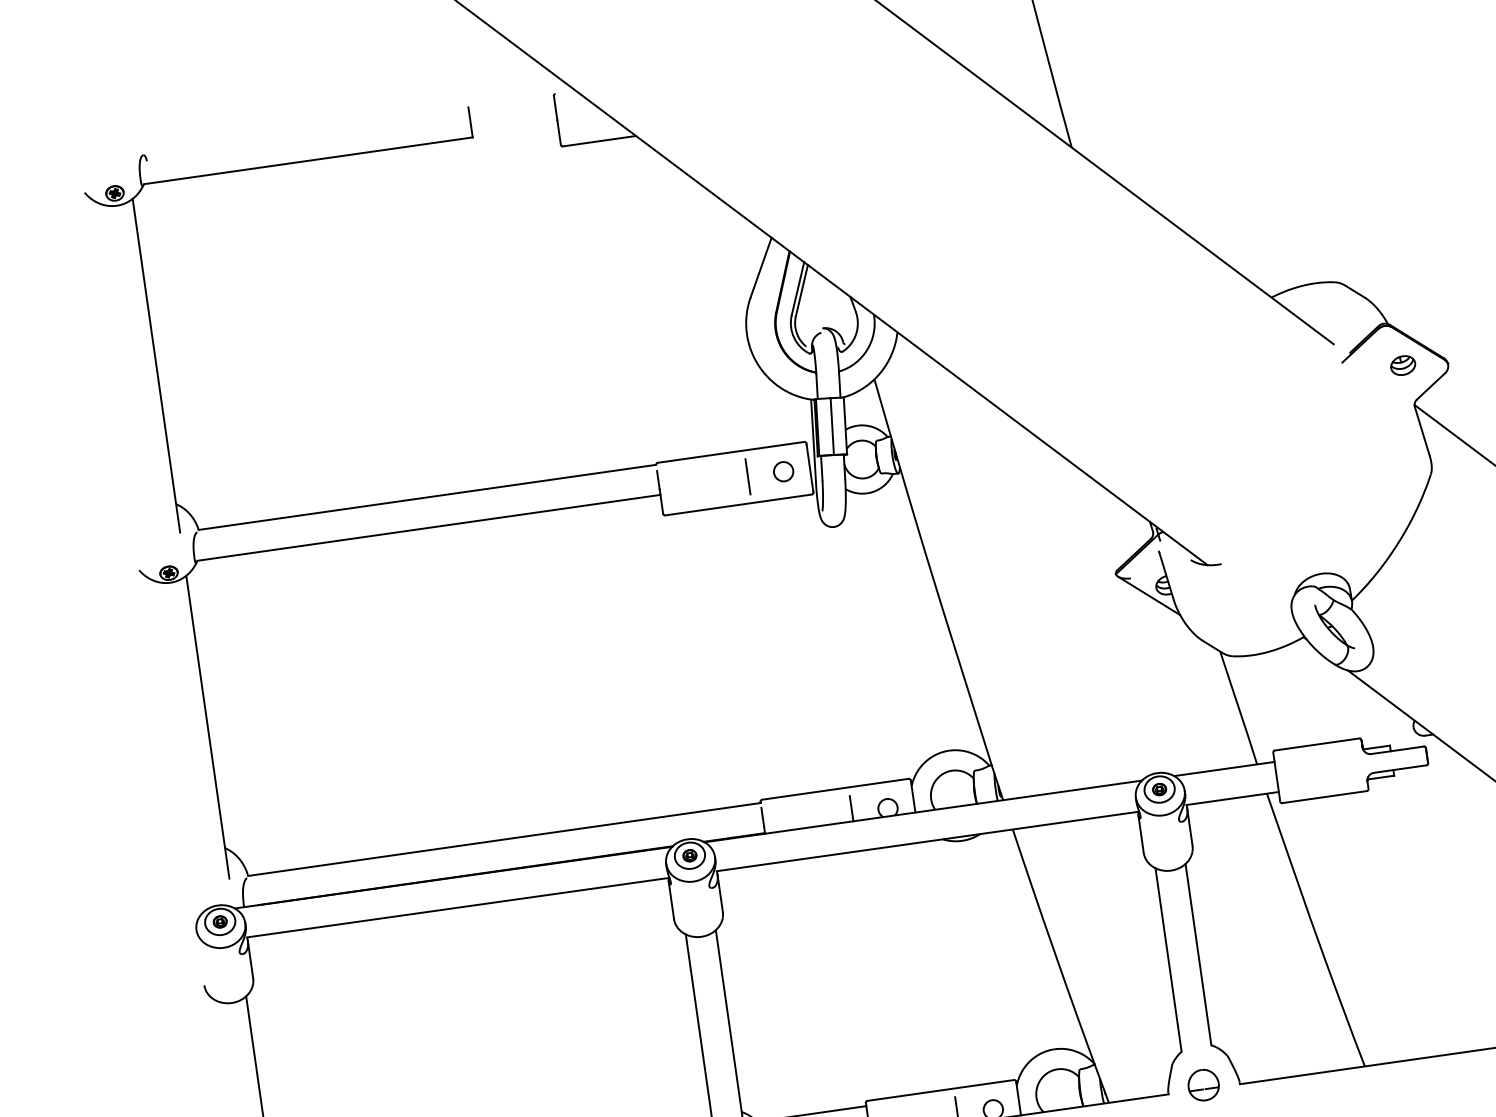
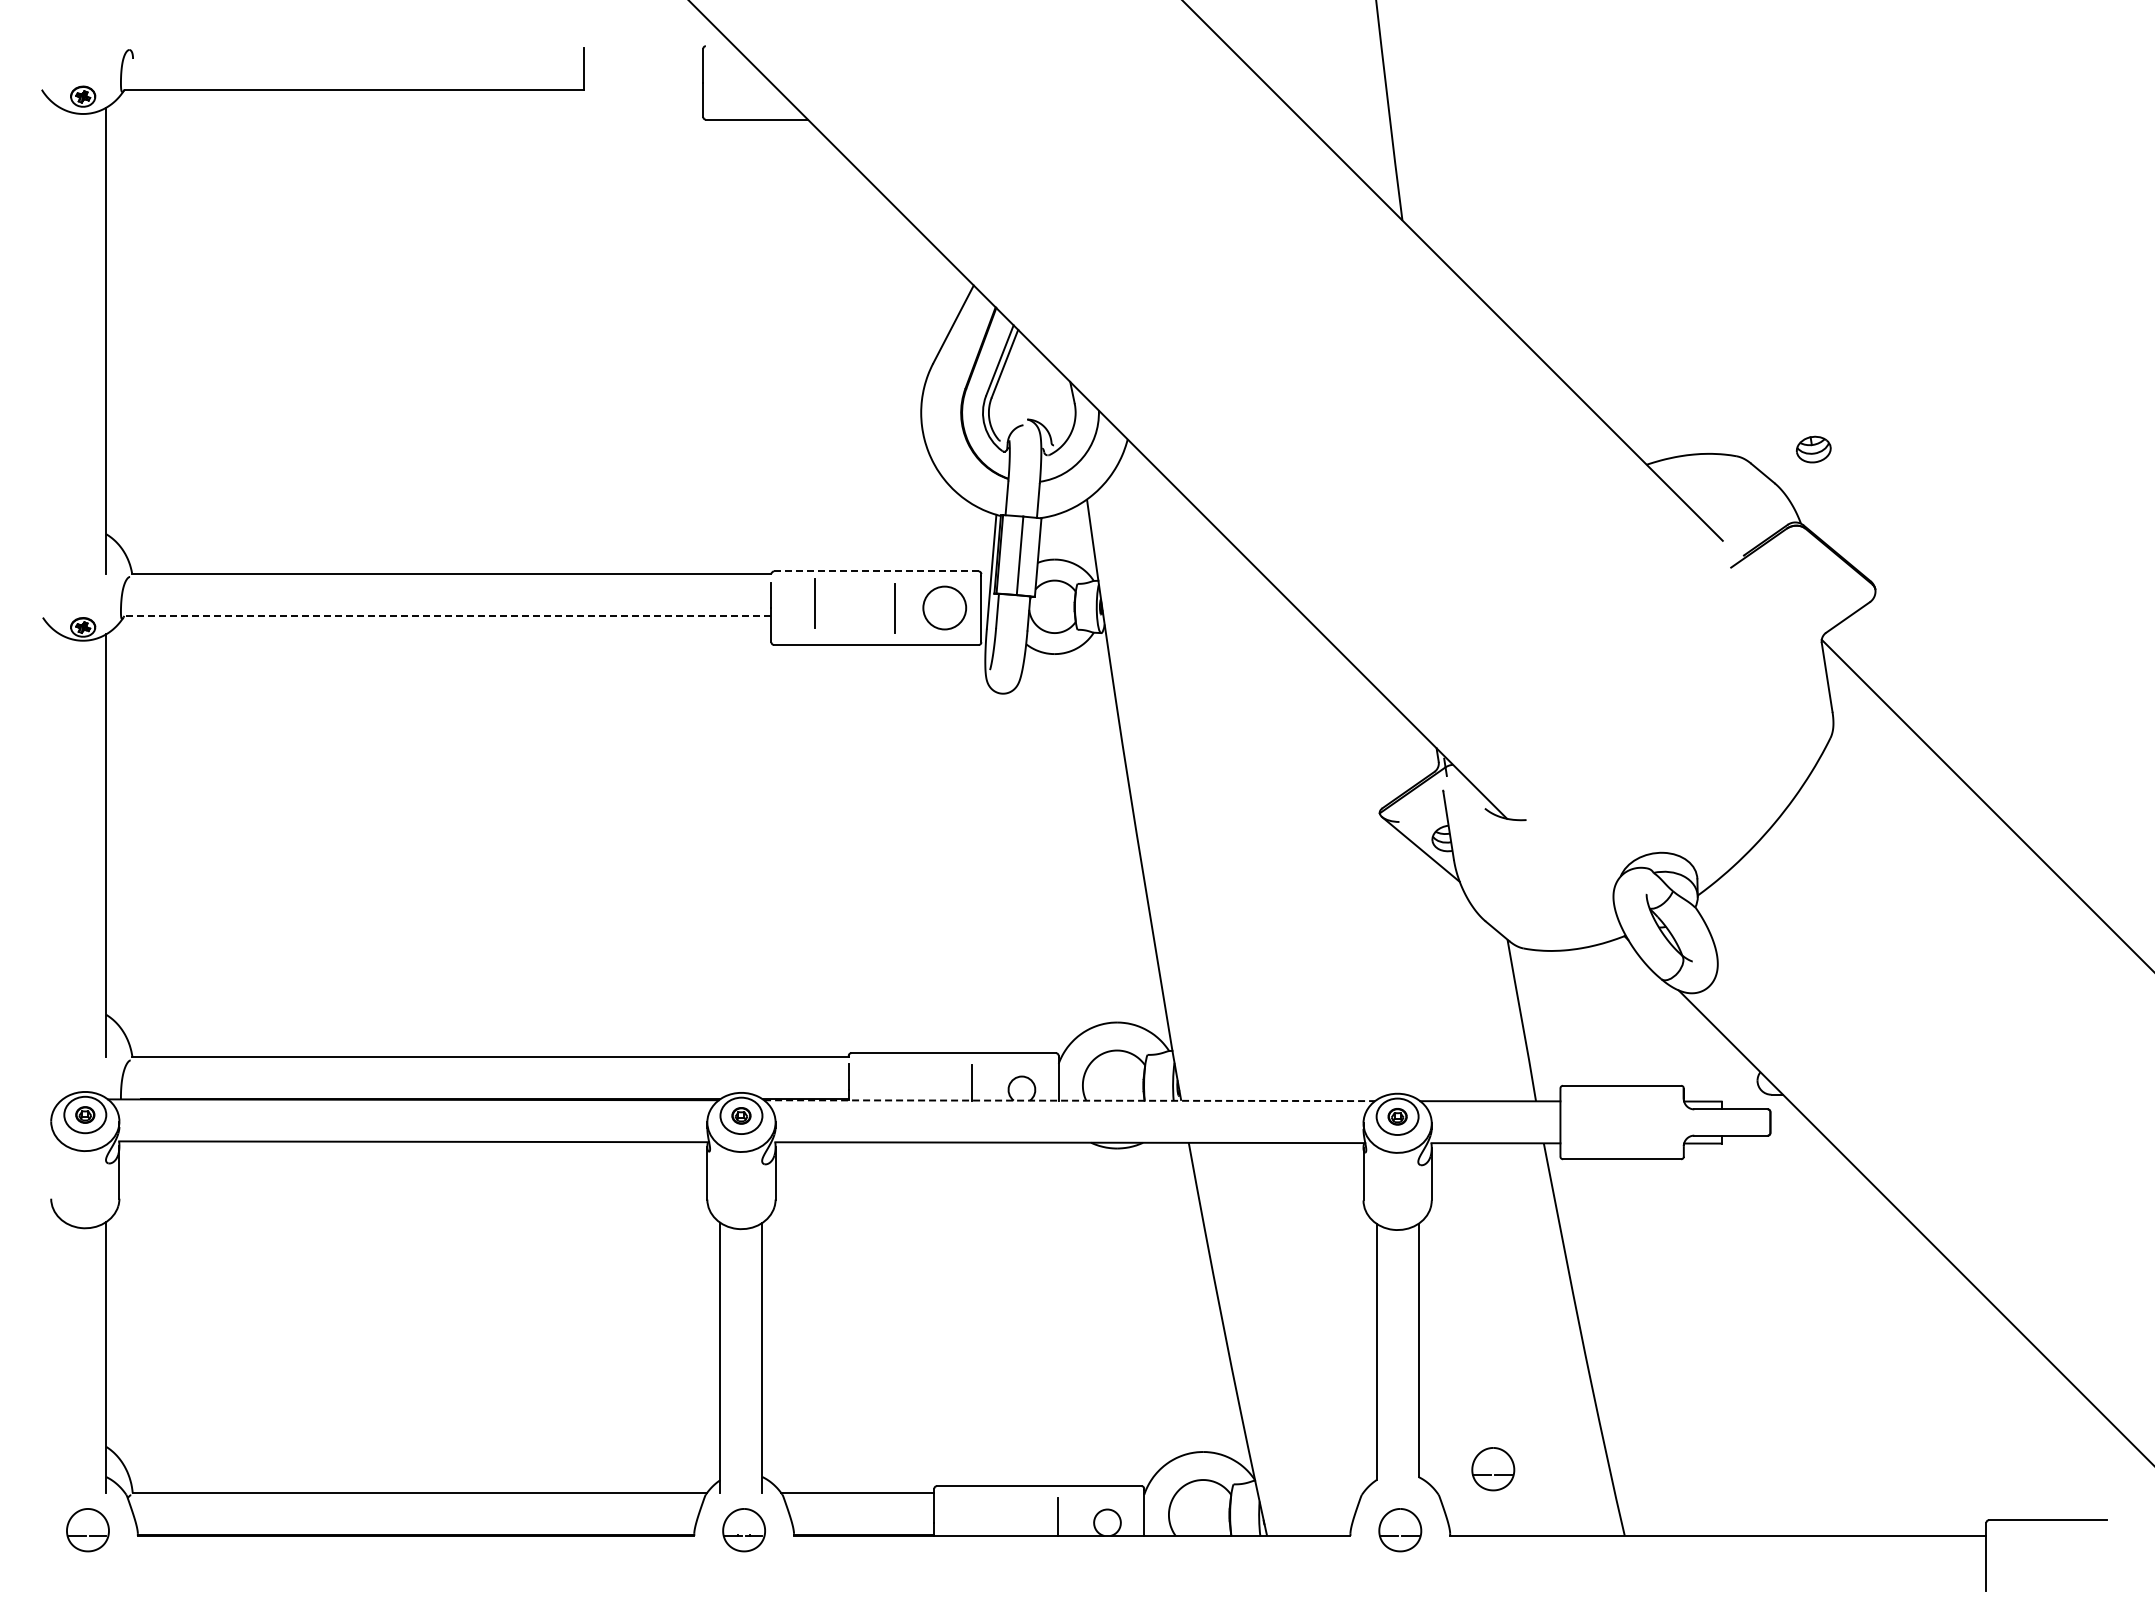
part: (1402, 365) -> (1813, 449), moved
line: (730, 452) -> (875, 571), solid -> dashed
circle: (783, 471) -> (944, 608), size x1.6
line: (690, 481) -> (814, 603), added
line: (428, 527) -> (447, 615), solid -> dashed
line: (923, 811) -> (1069, 1100), solid -> dashed
part: (1264, 1032) -> (1493, 1469), added

